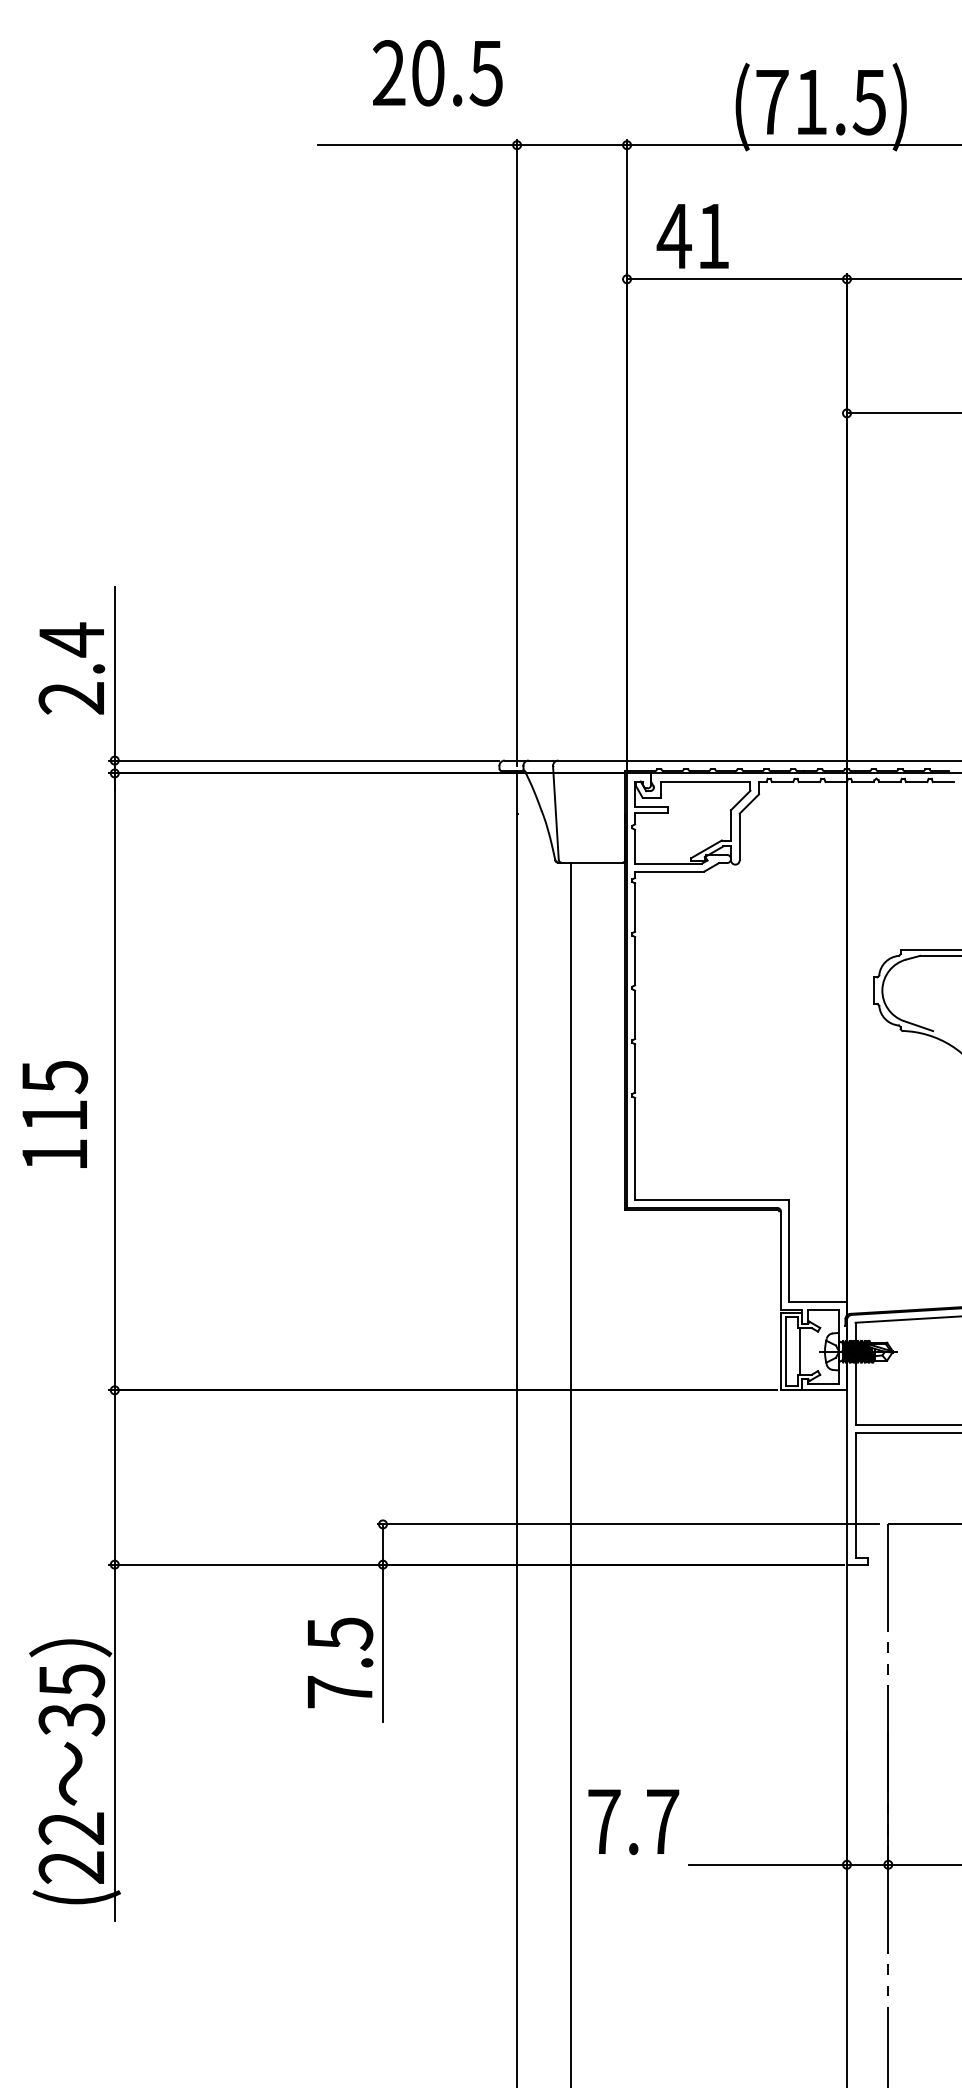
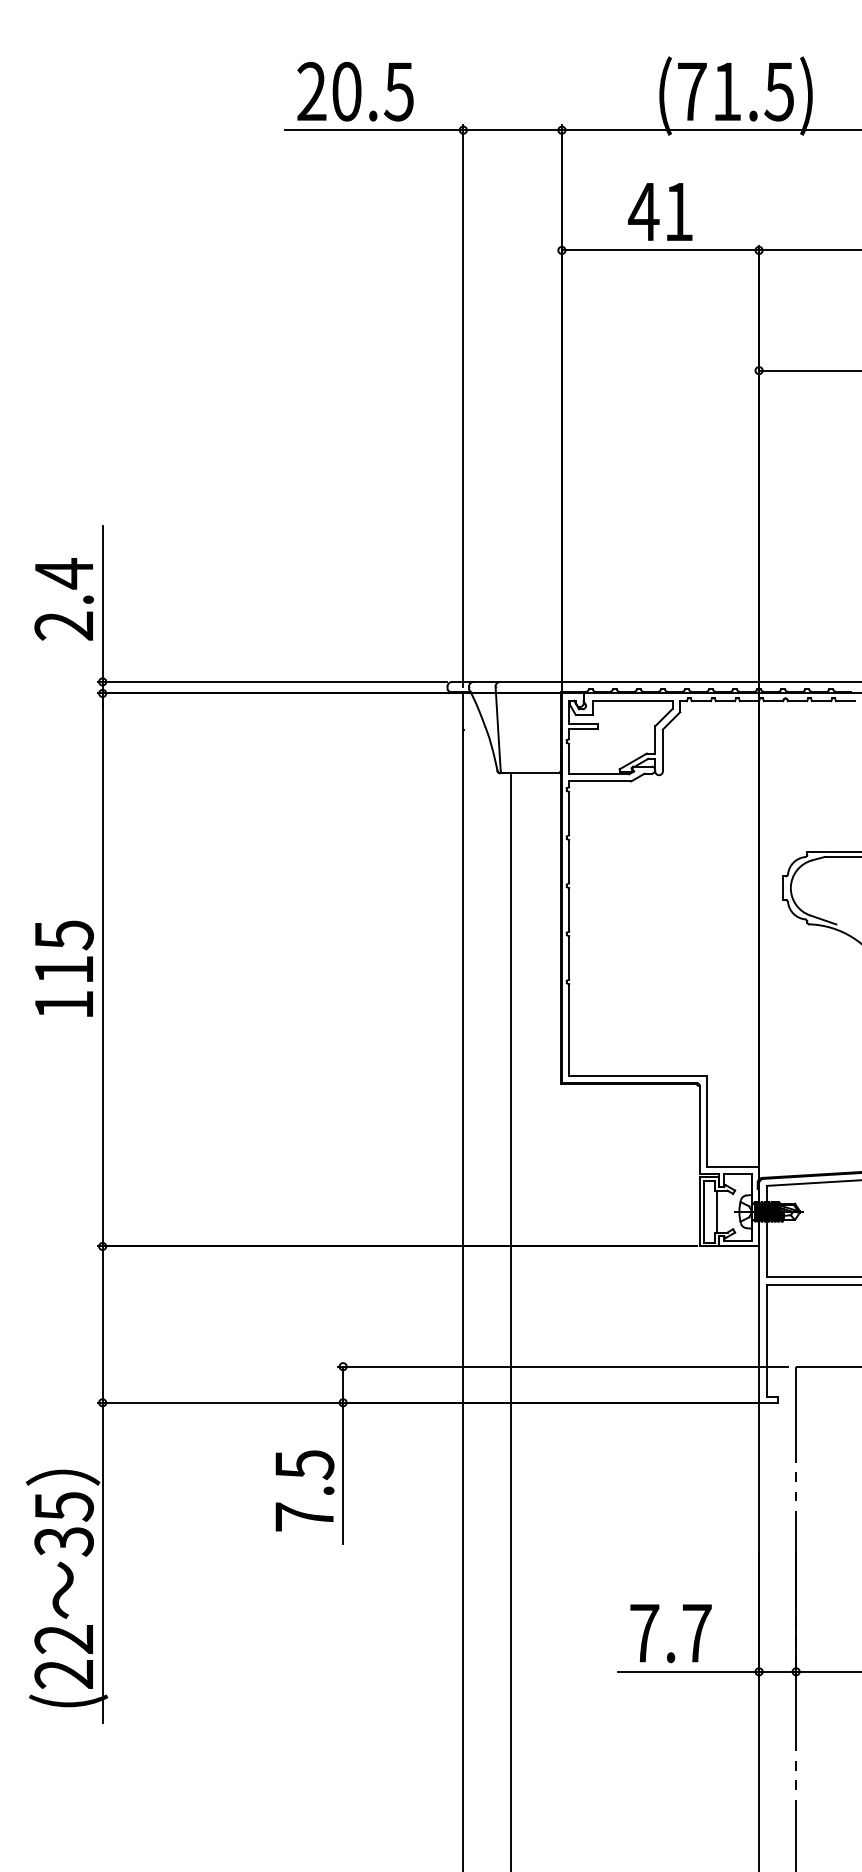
text: (437, 73) -> (355, 91), moved
text: (692, 236) -> (660, 212), moved
text: (55, 1114) -> (64, 968), moved
text: (633, 1822) -> (670, 1633), moved

